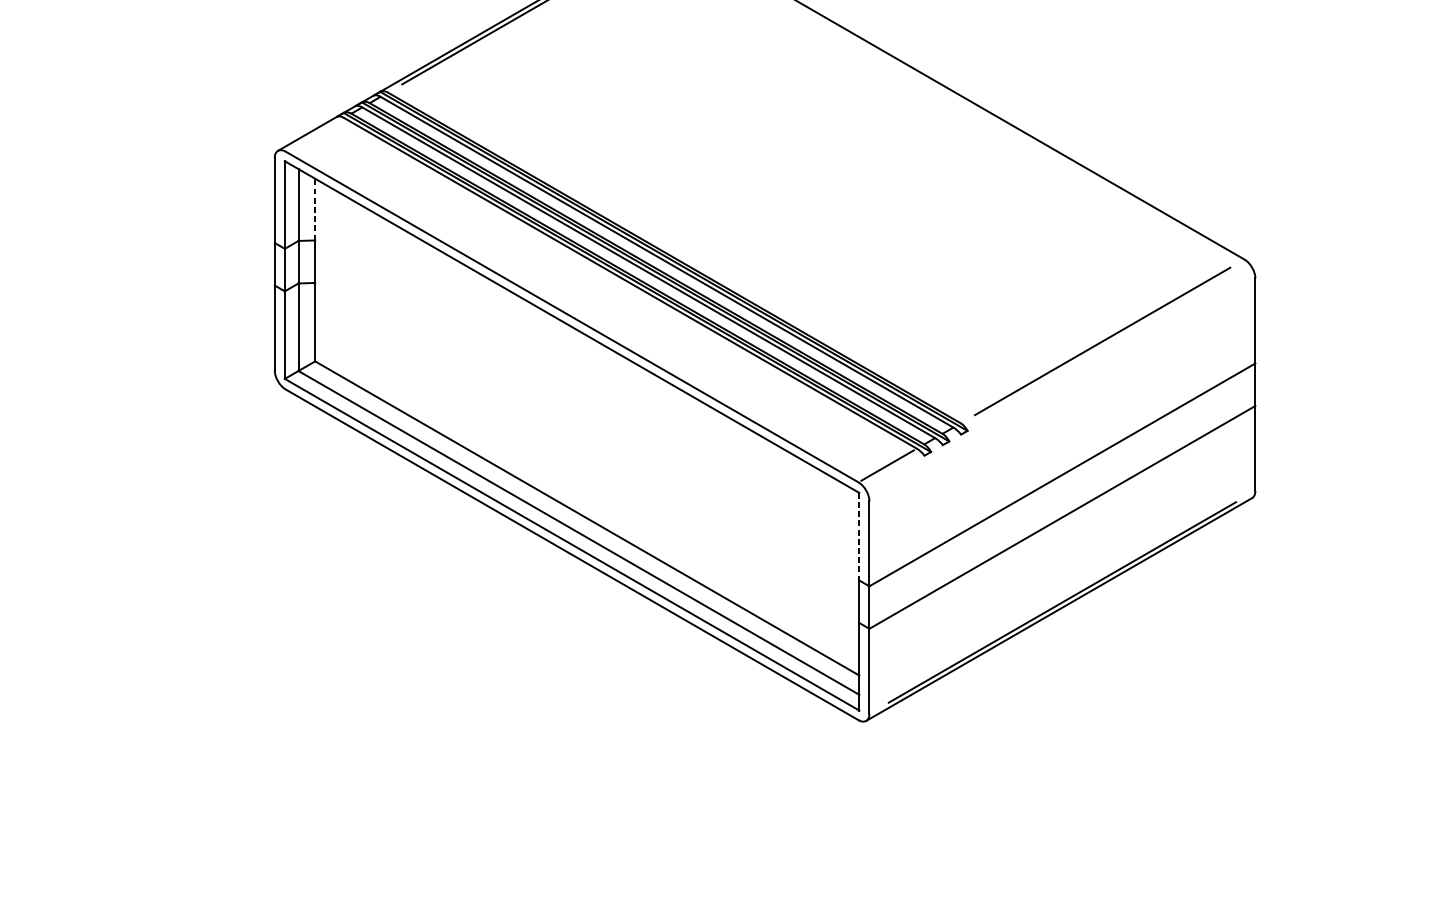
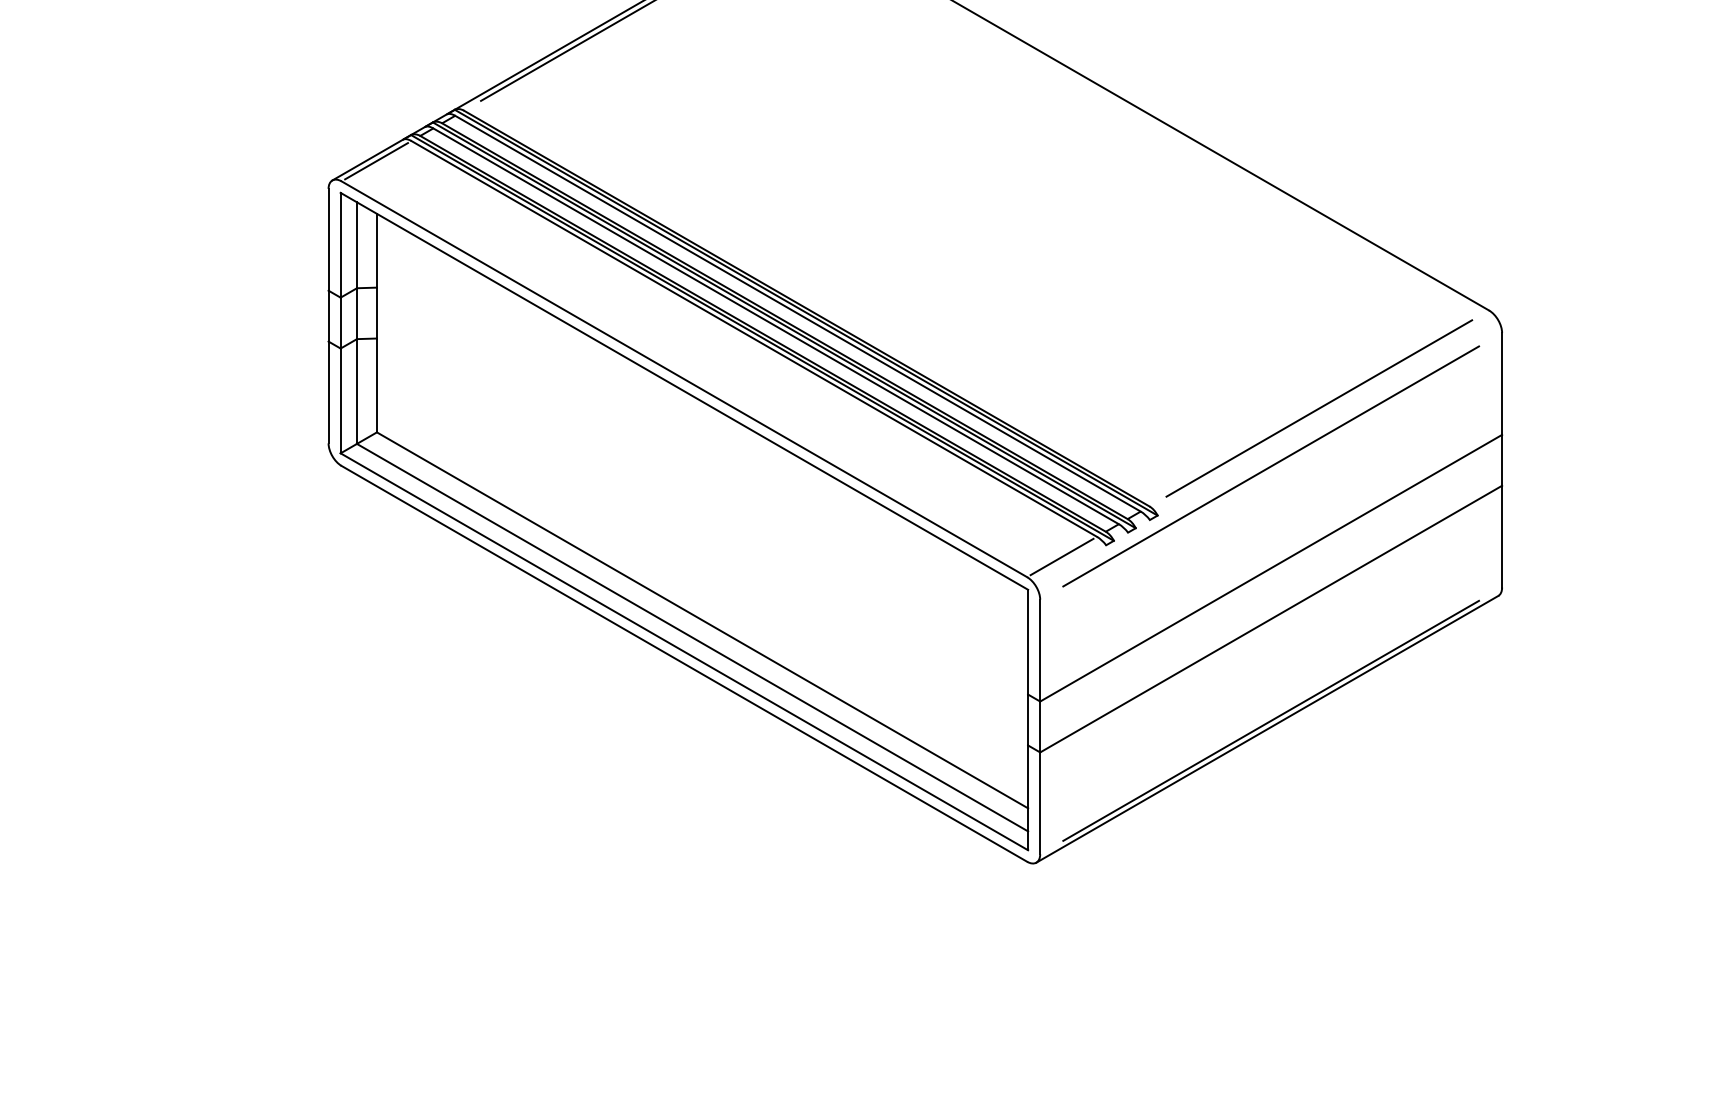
line: (314, 135) -> (376, 161), added
line: (314, 209) -> (376, 250), dashed -> solid
line: (1062, 389) -> (1271, 466), added
line: (859, 536) -> (1028, 642), dashed -> solid

